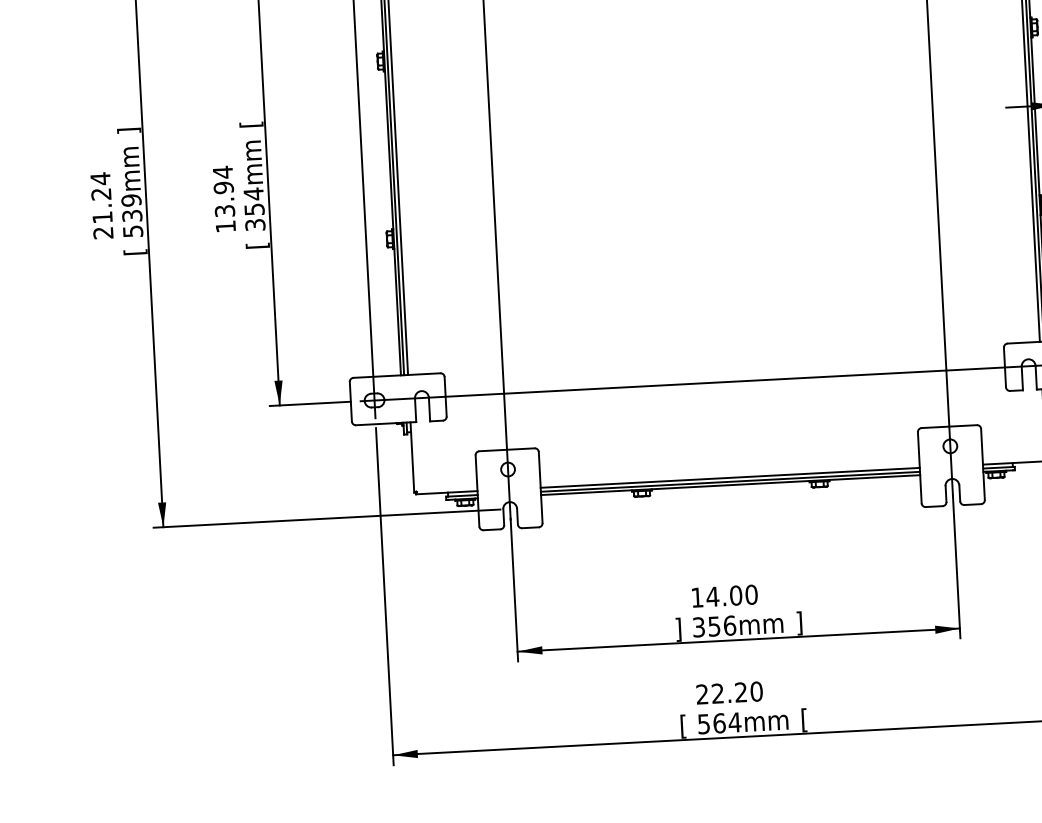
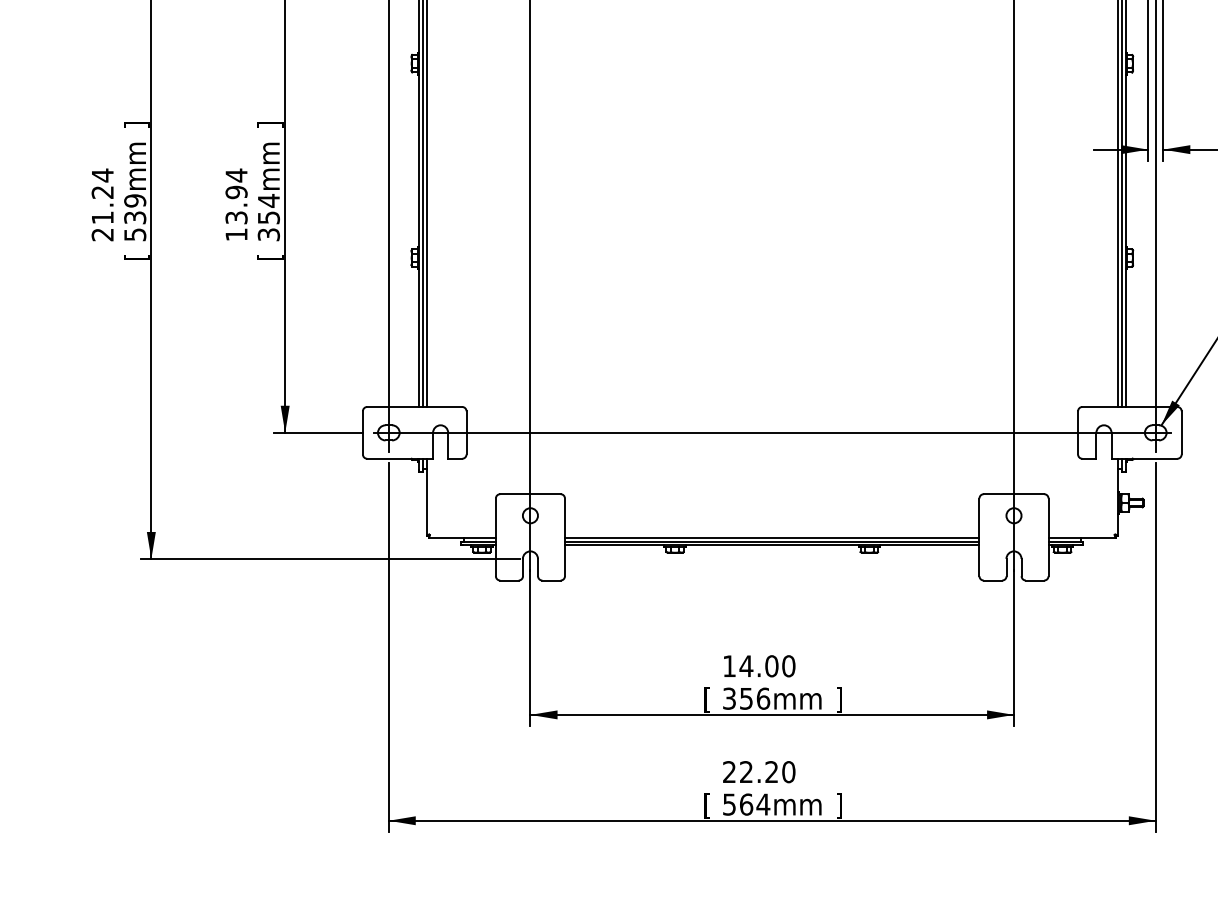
text: (251, 124) -> (270, 124), [ -> ]
text: (677, 629) -> (706, 699), ] -> [
text: (804, 719) -> (839, 805), [ -> ]

